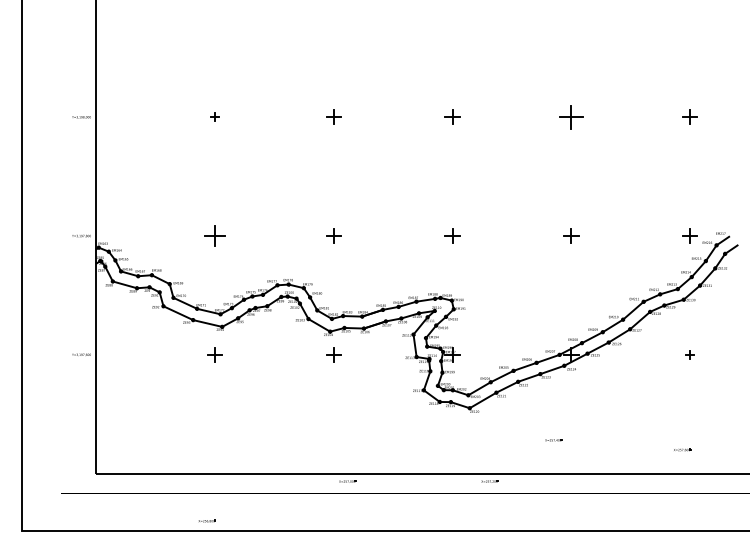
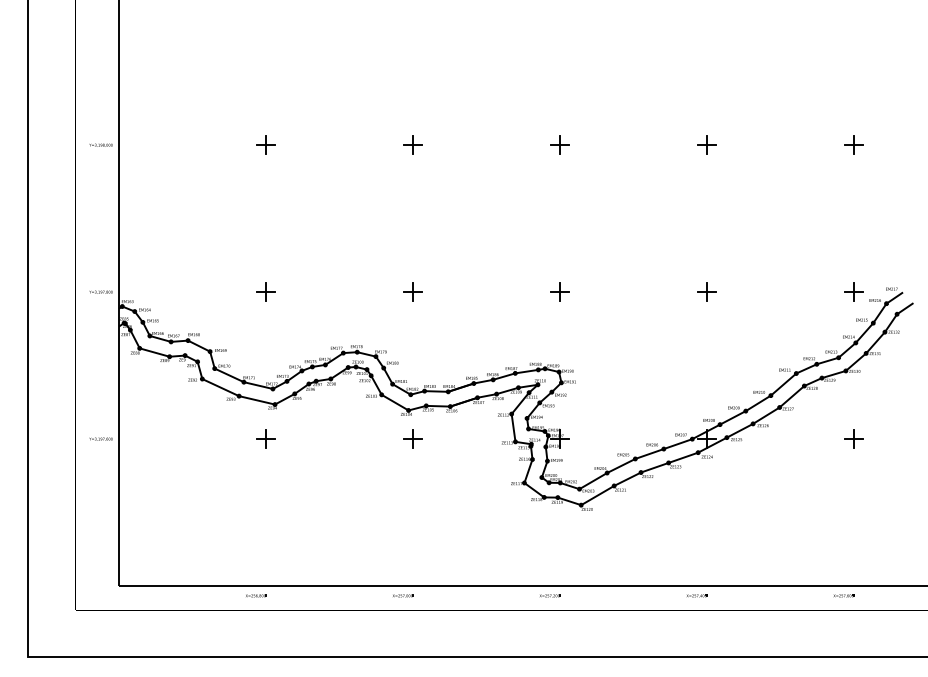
part: (214, 116) -> (265, 144), size x1.67
part: (571, 116) -> (706, 144), size x0.62
part: (214, 235) -> (265, 291), size x0.71
part: (689, 354) -> (853, 438), size x1.67
part: (553, 440) -> (696, 595), moved
line: (680, 449) -> (842, 595), moved
line: (347, 480) -> (403, 594), moved
line: (490, 480) -> (550, 594), moved
line: (207, 520) -> (256, 595), moved

